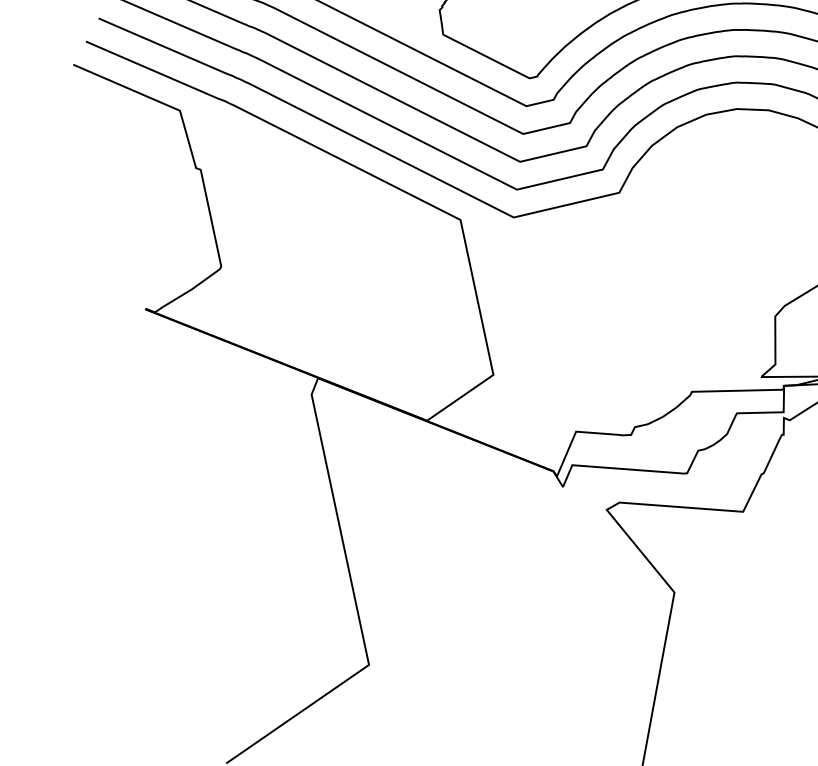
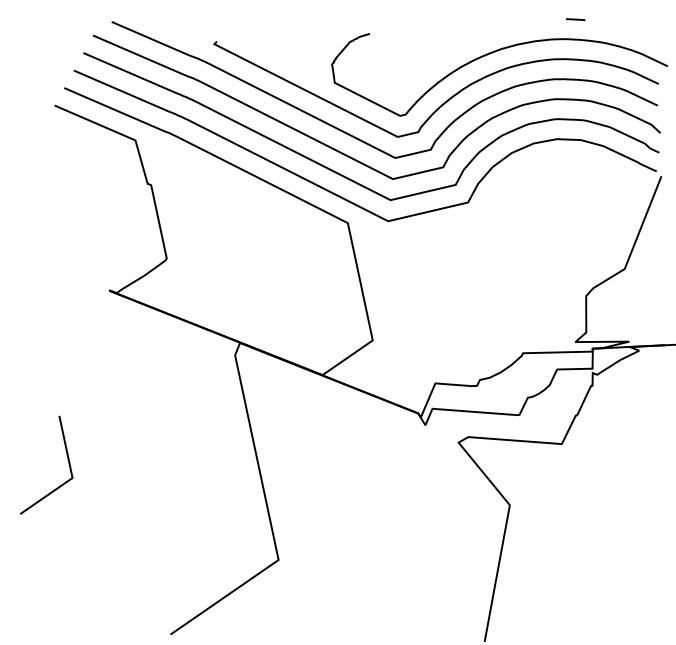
curve: (90, 533) -> (67, 460), added

